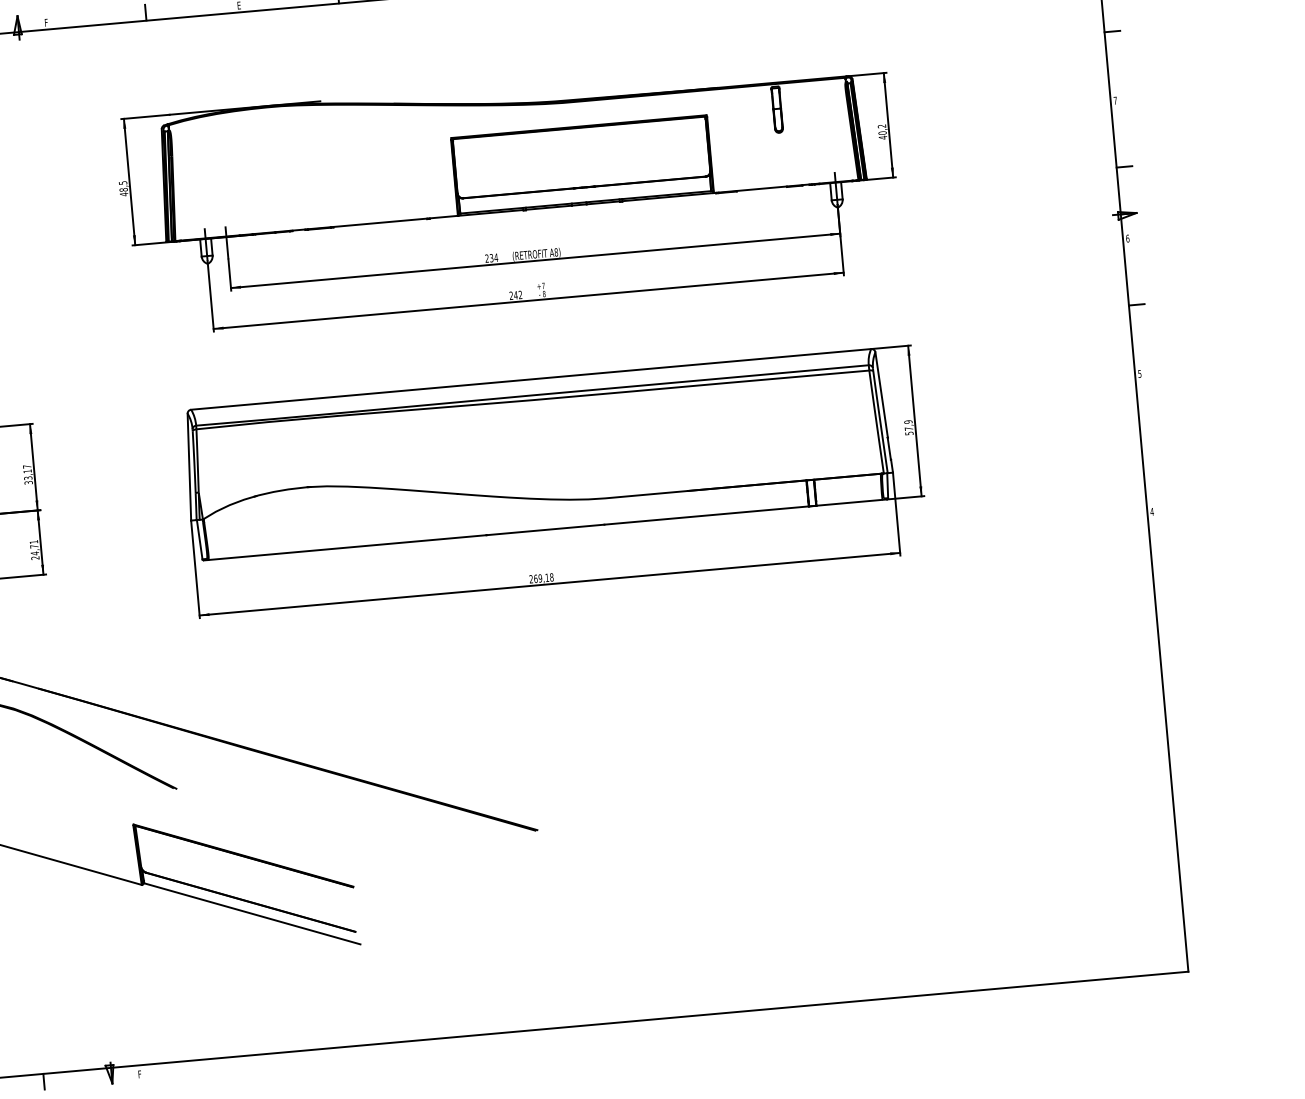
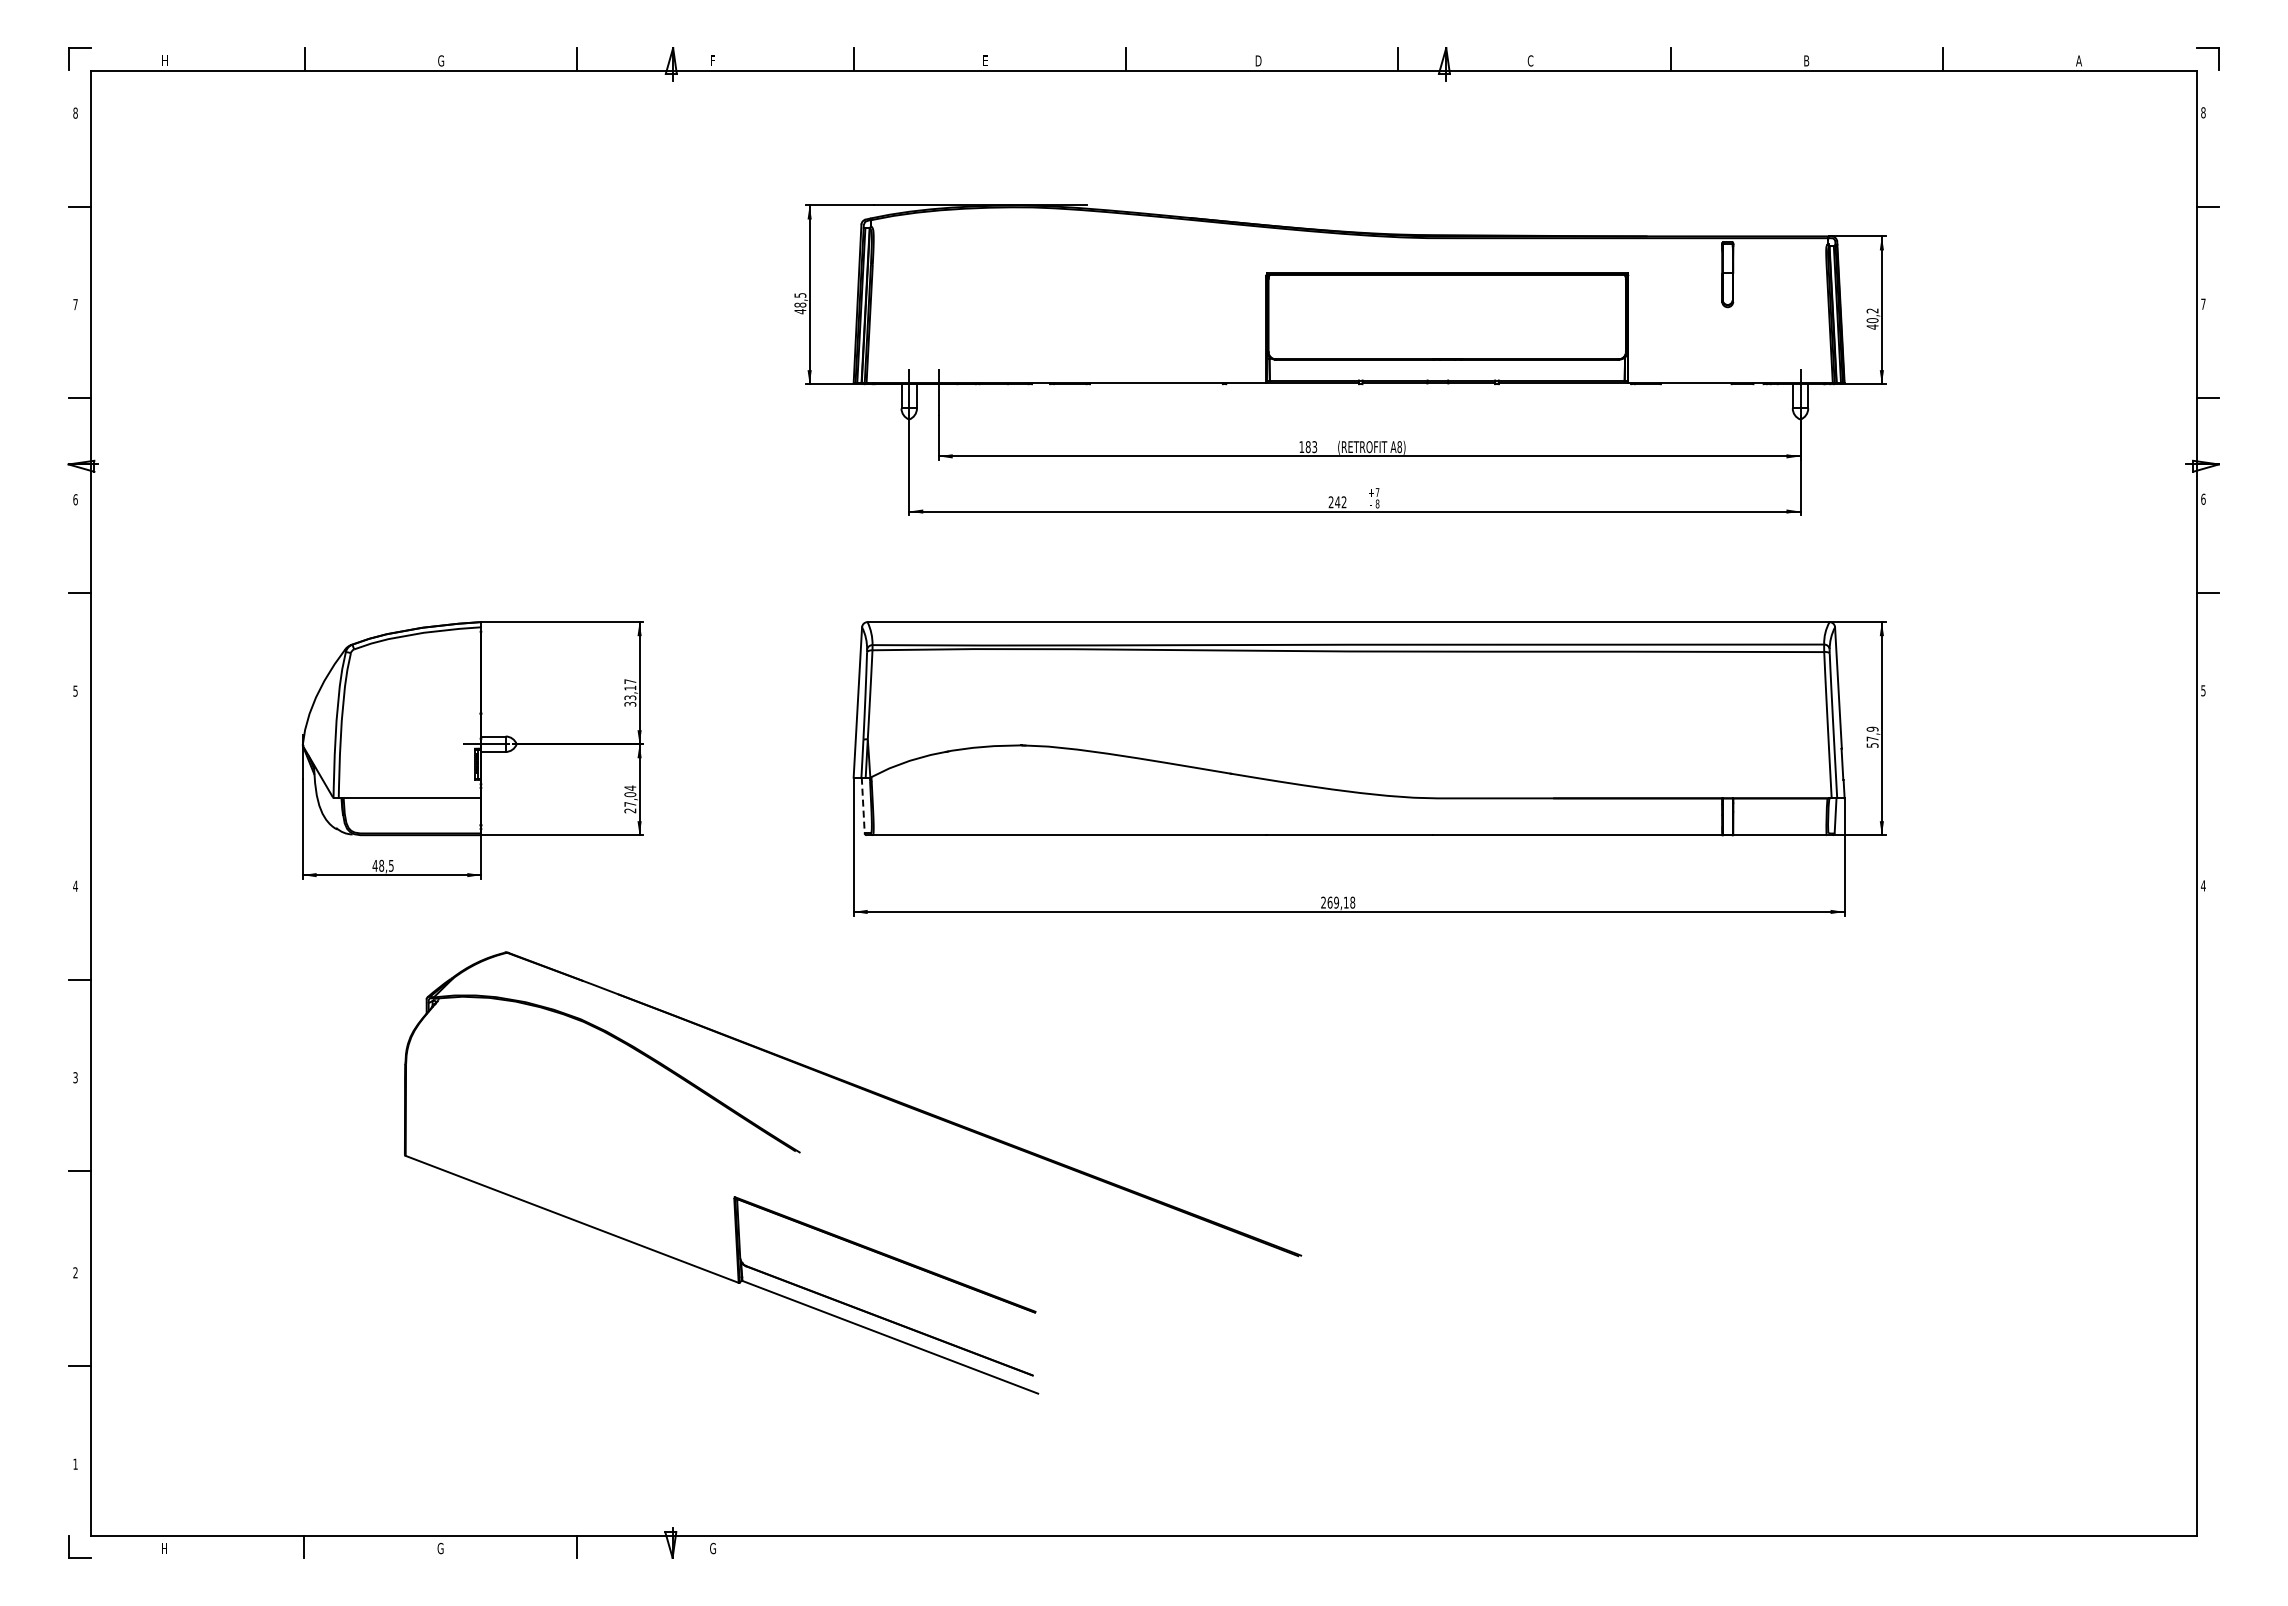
text: (491, 258) -> (1308, 447), 234 -> 183
line: (199, 539) -> (863, 805), solid -> dashed
text: (34, 547) -> (630, 796), 24,71 -> 27,04
text: (140, 1074) -> (712, 1548), F -> G

